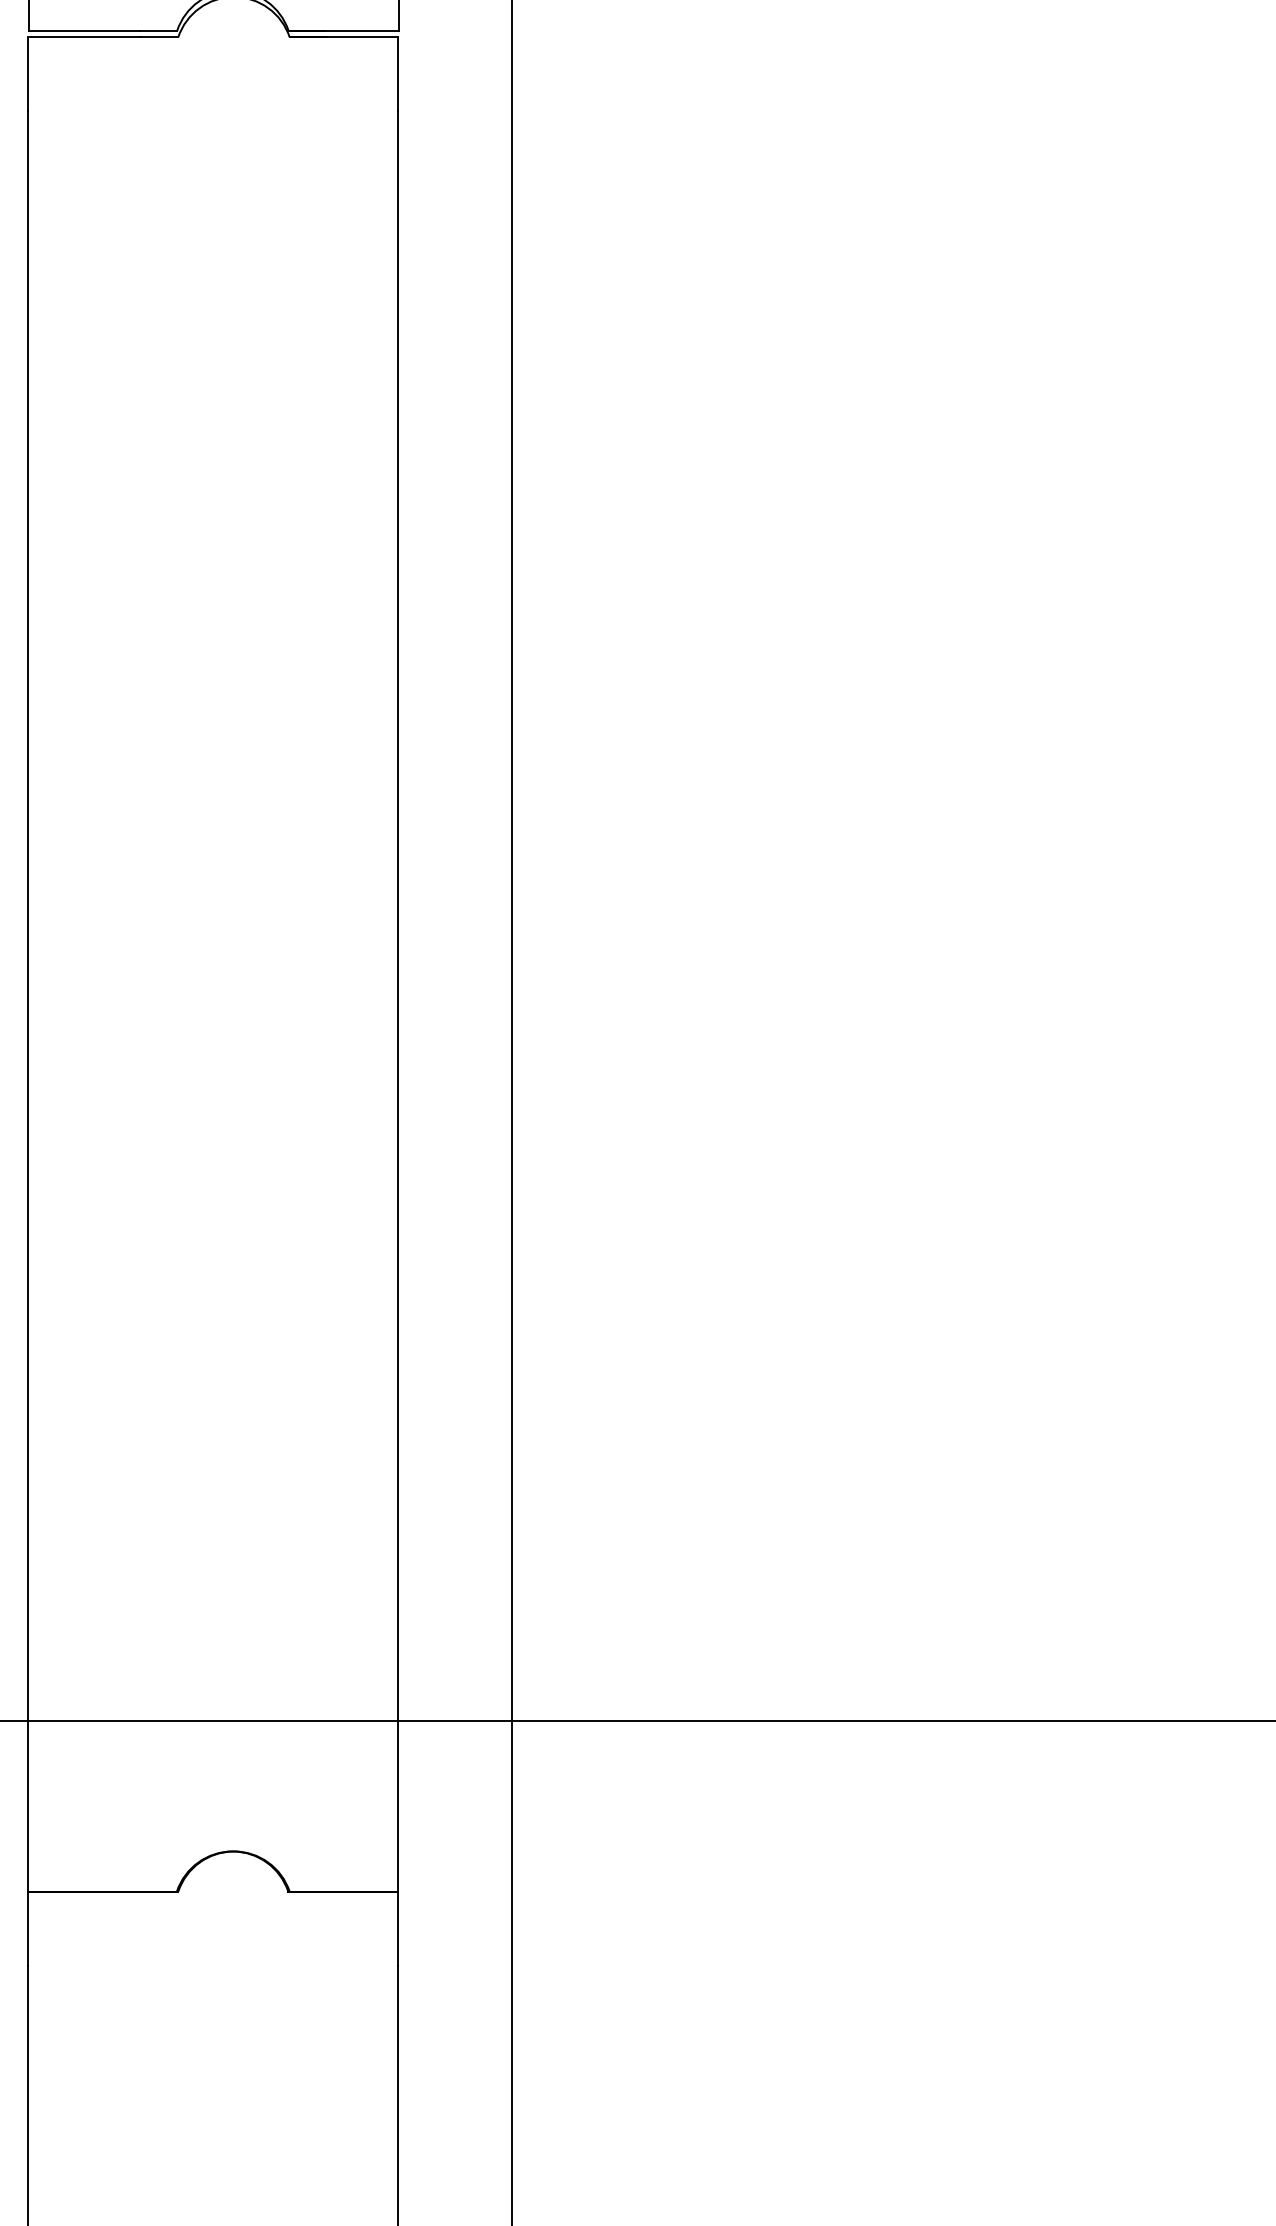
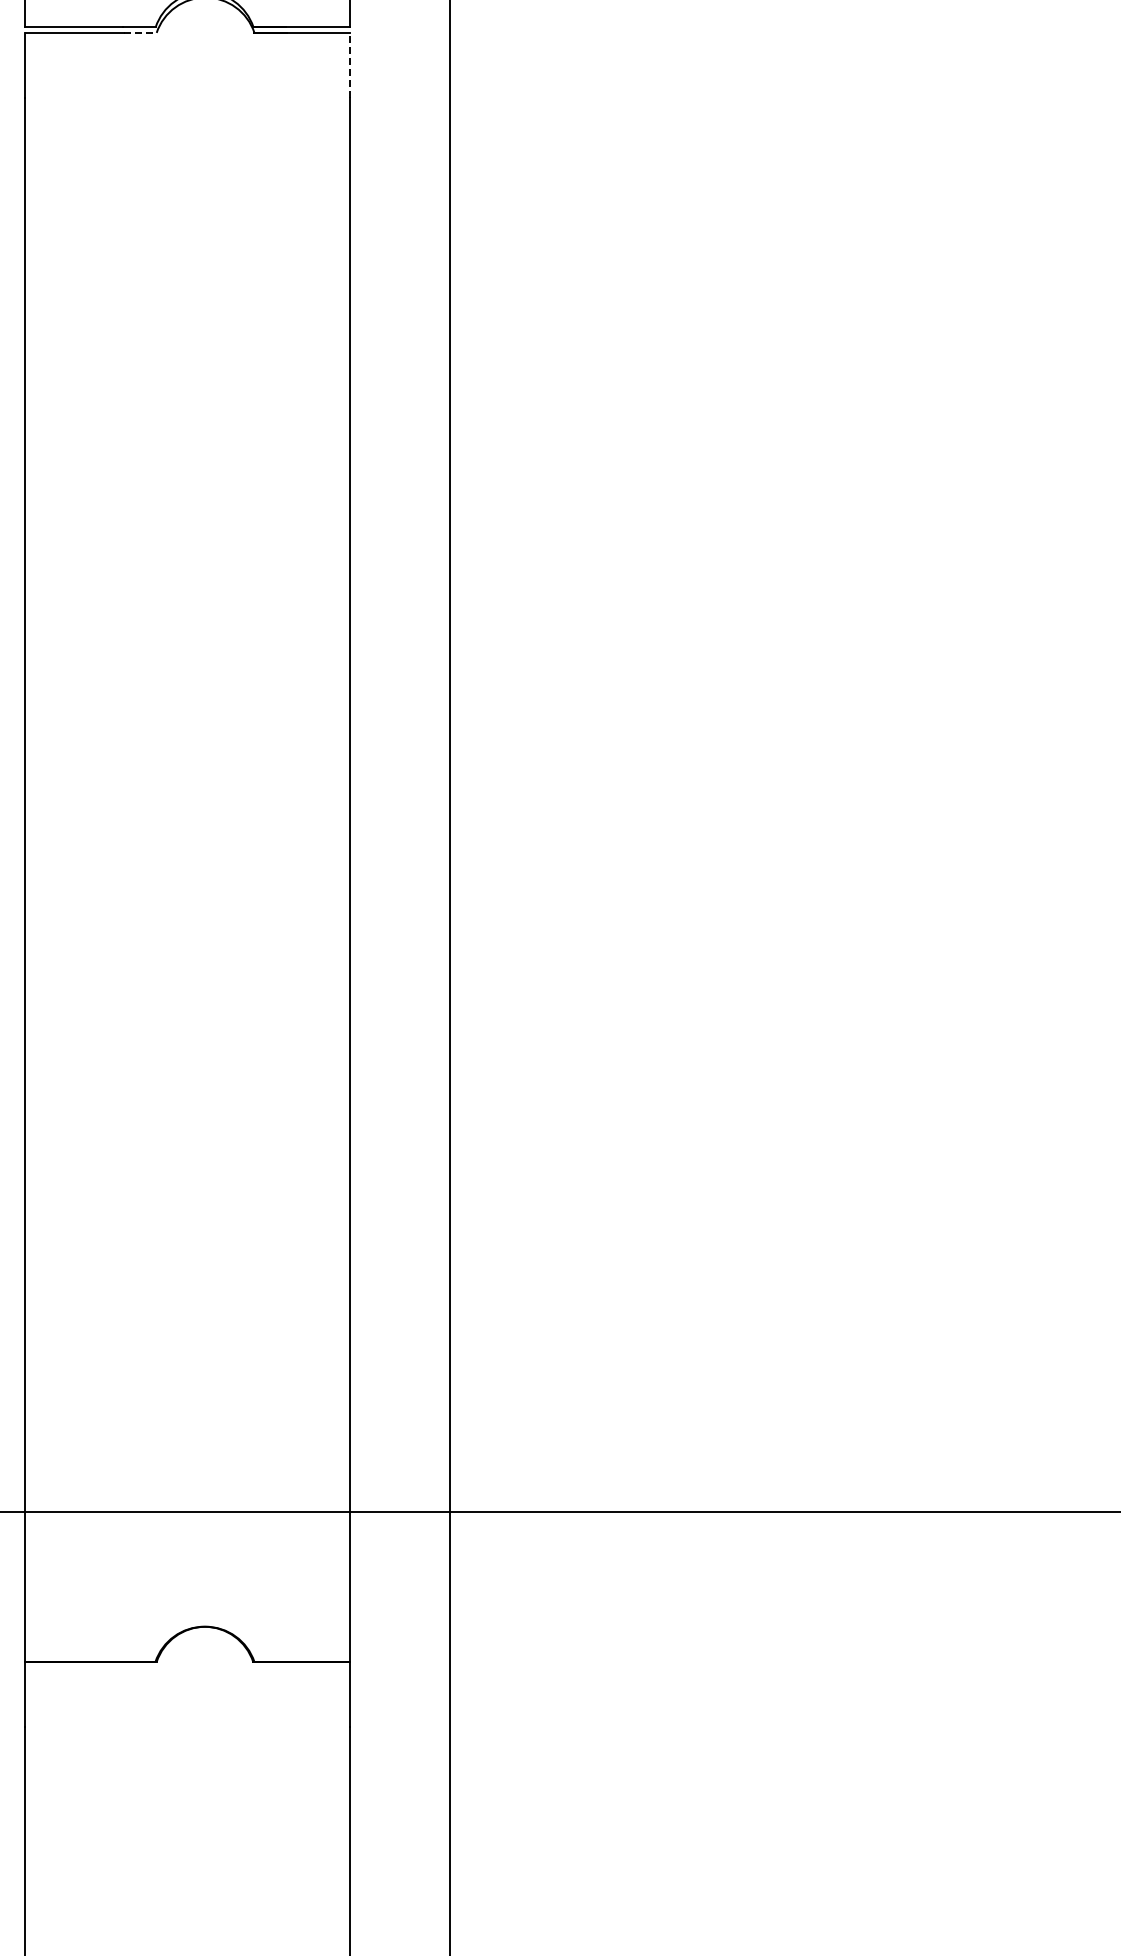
line: (159, 36) -> (140, 32), solid -> dashed
line: (397, 74) -> (349, 65), solid -> dashed

